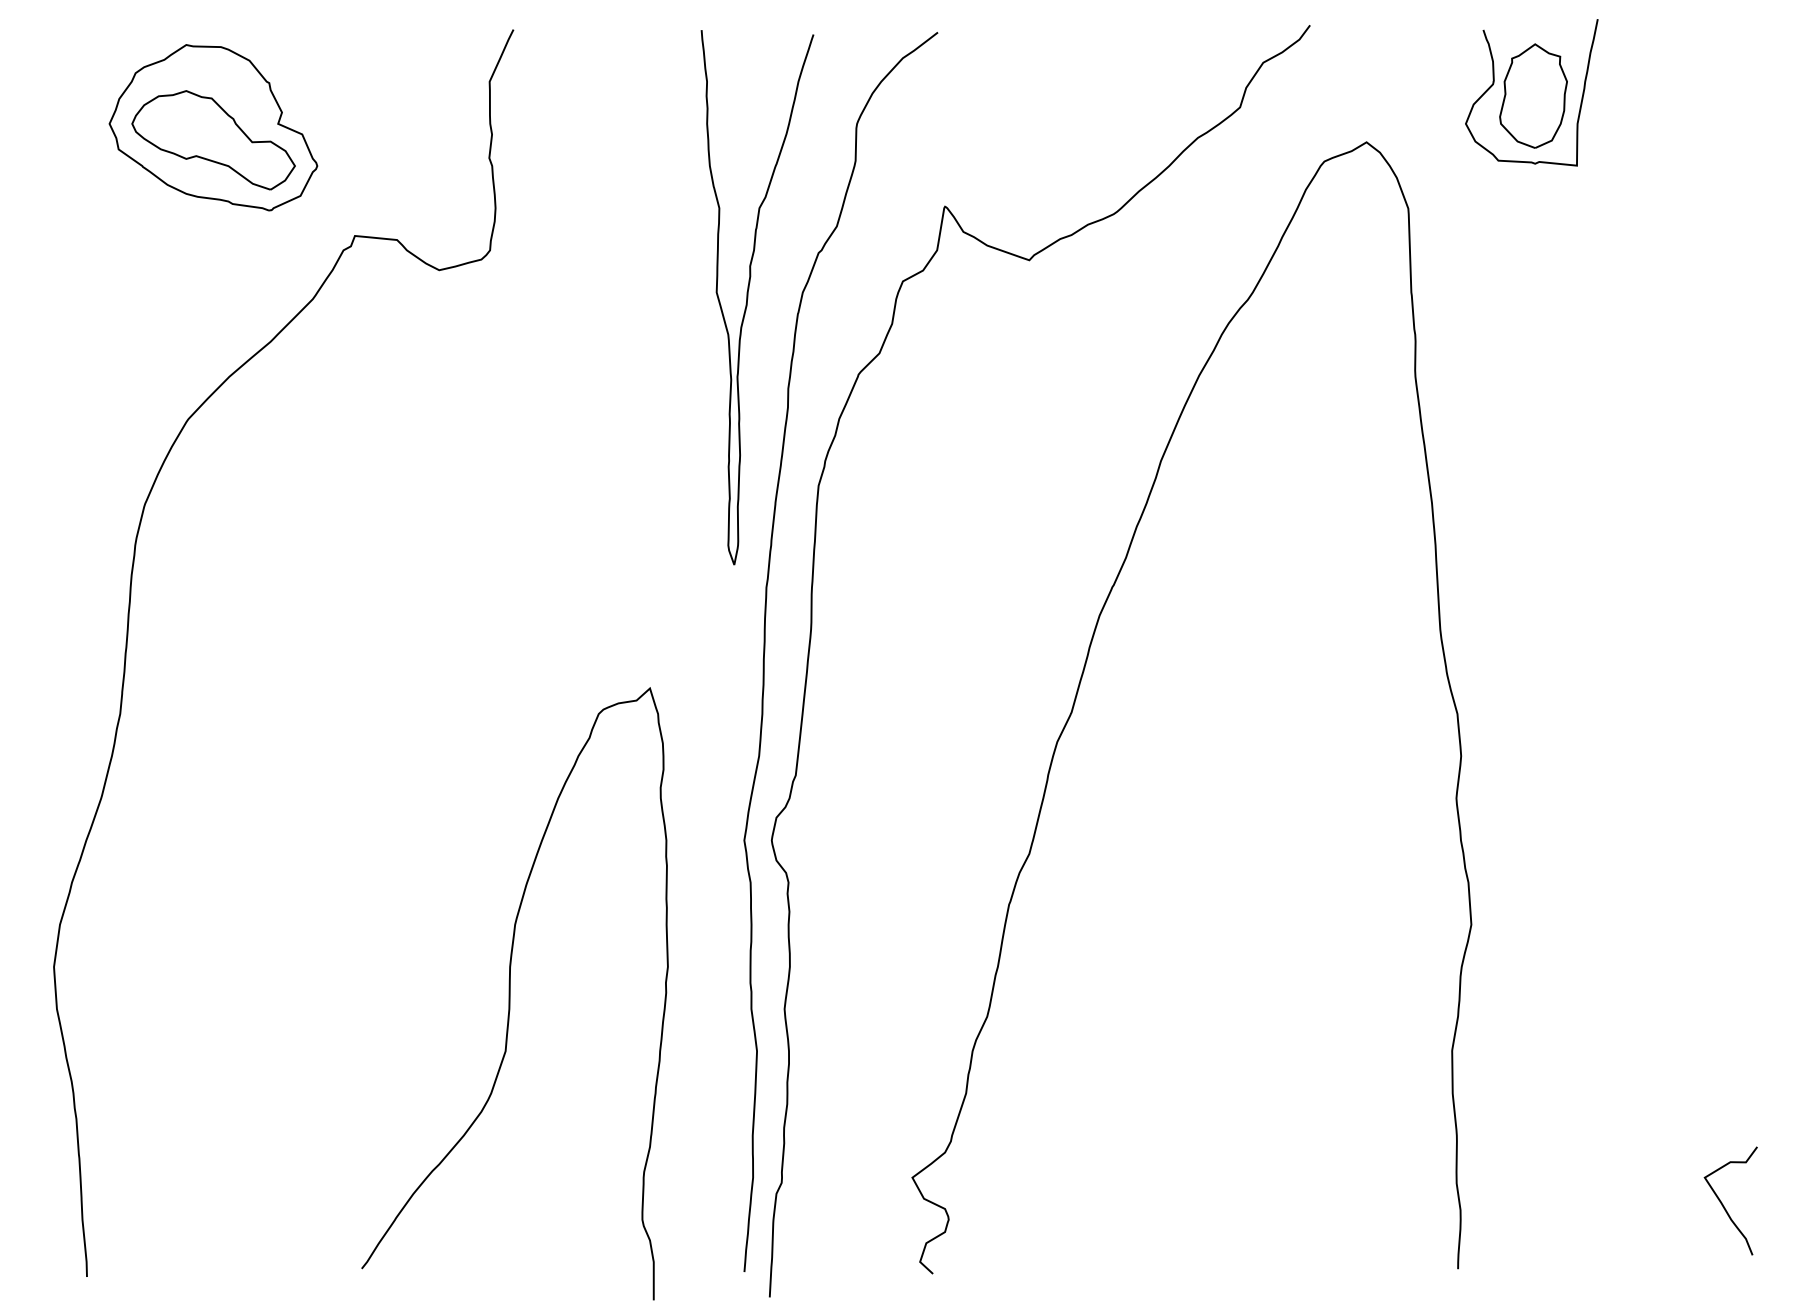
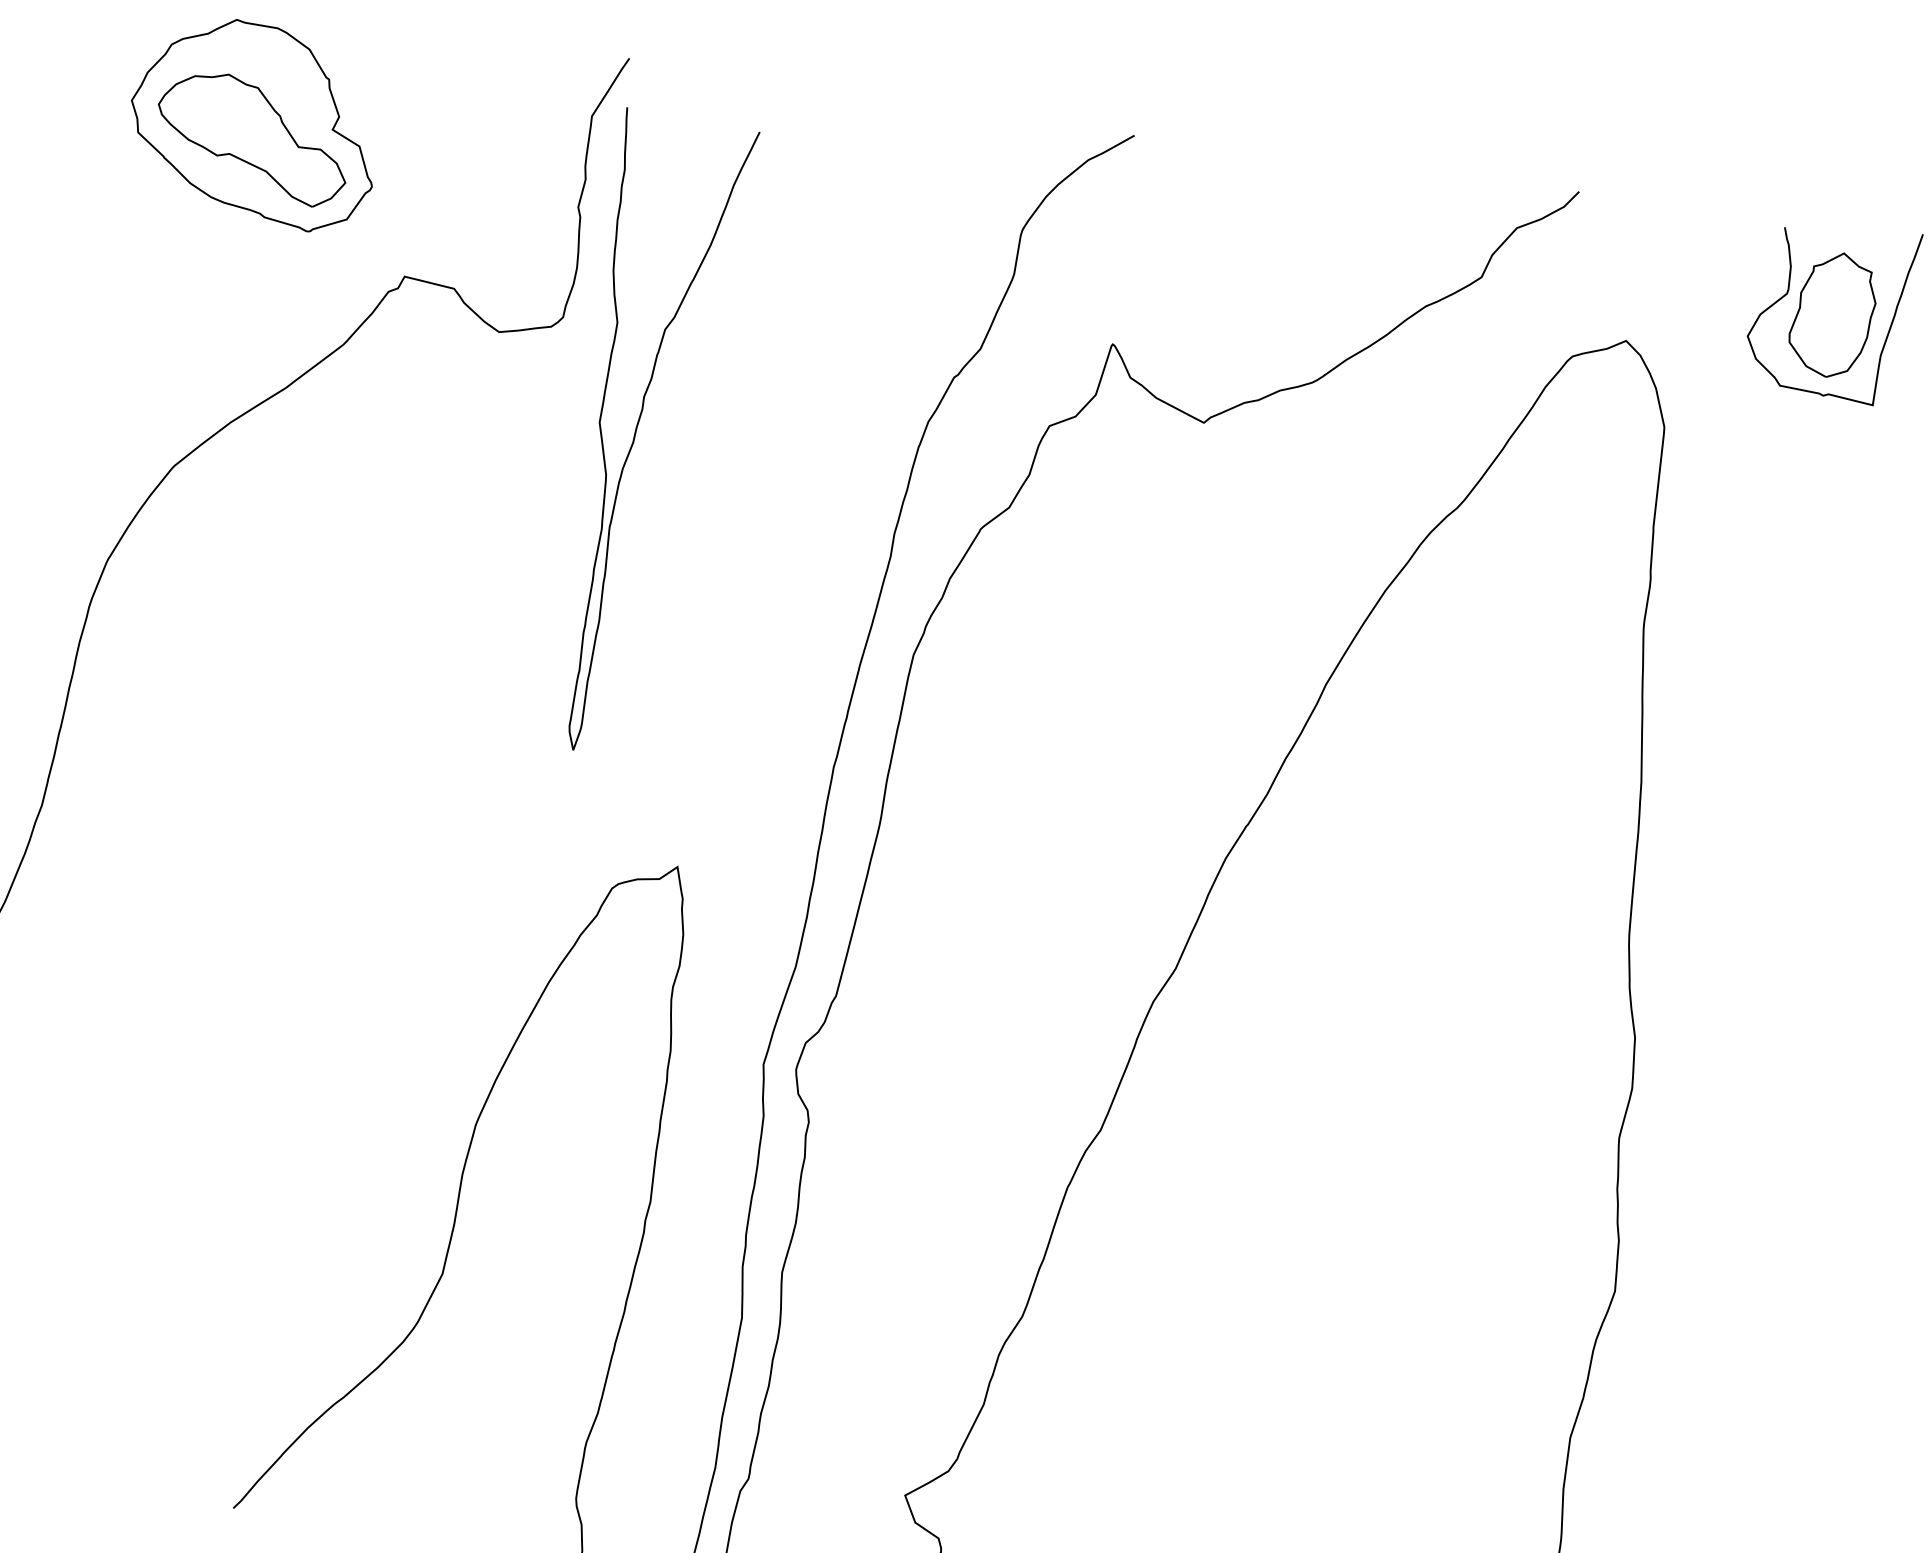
curve: (748, 297) -> (636, 434), moved

